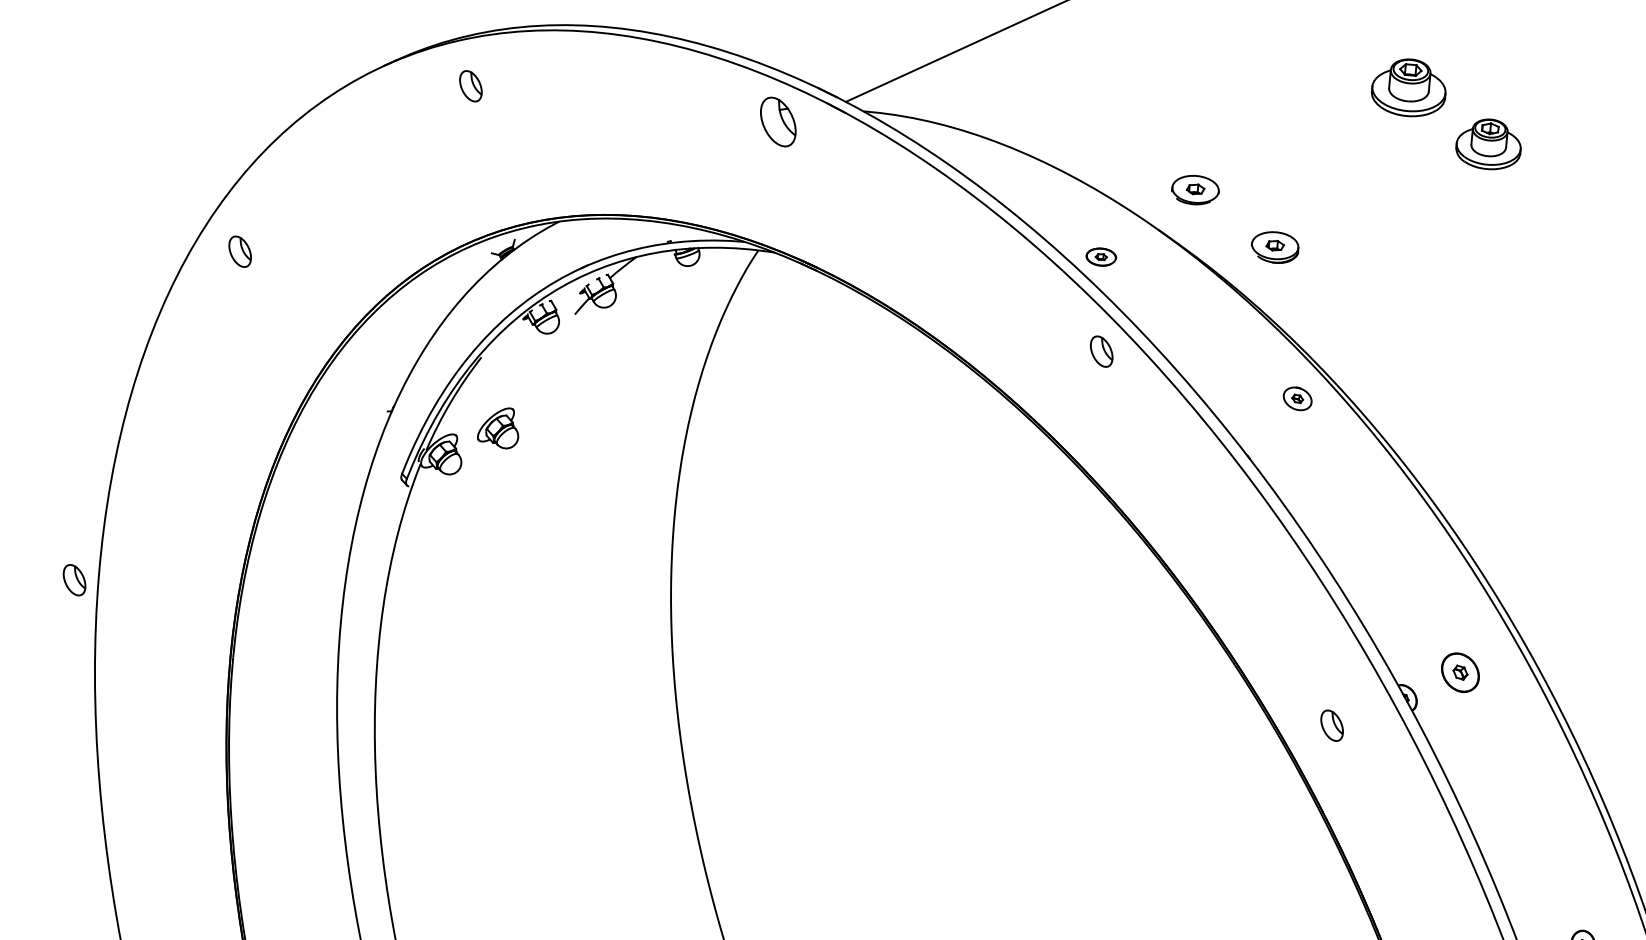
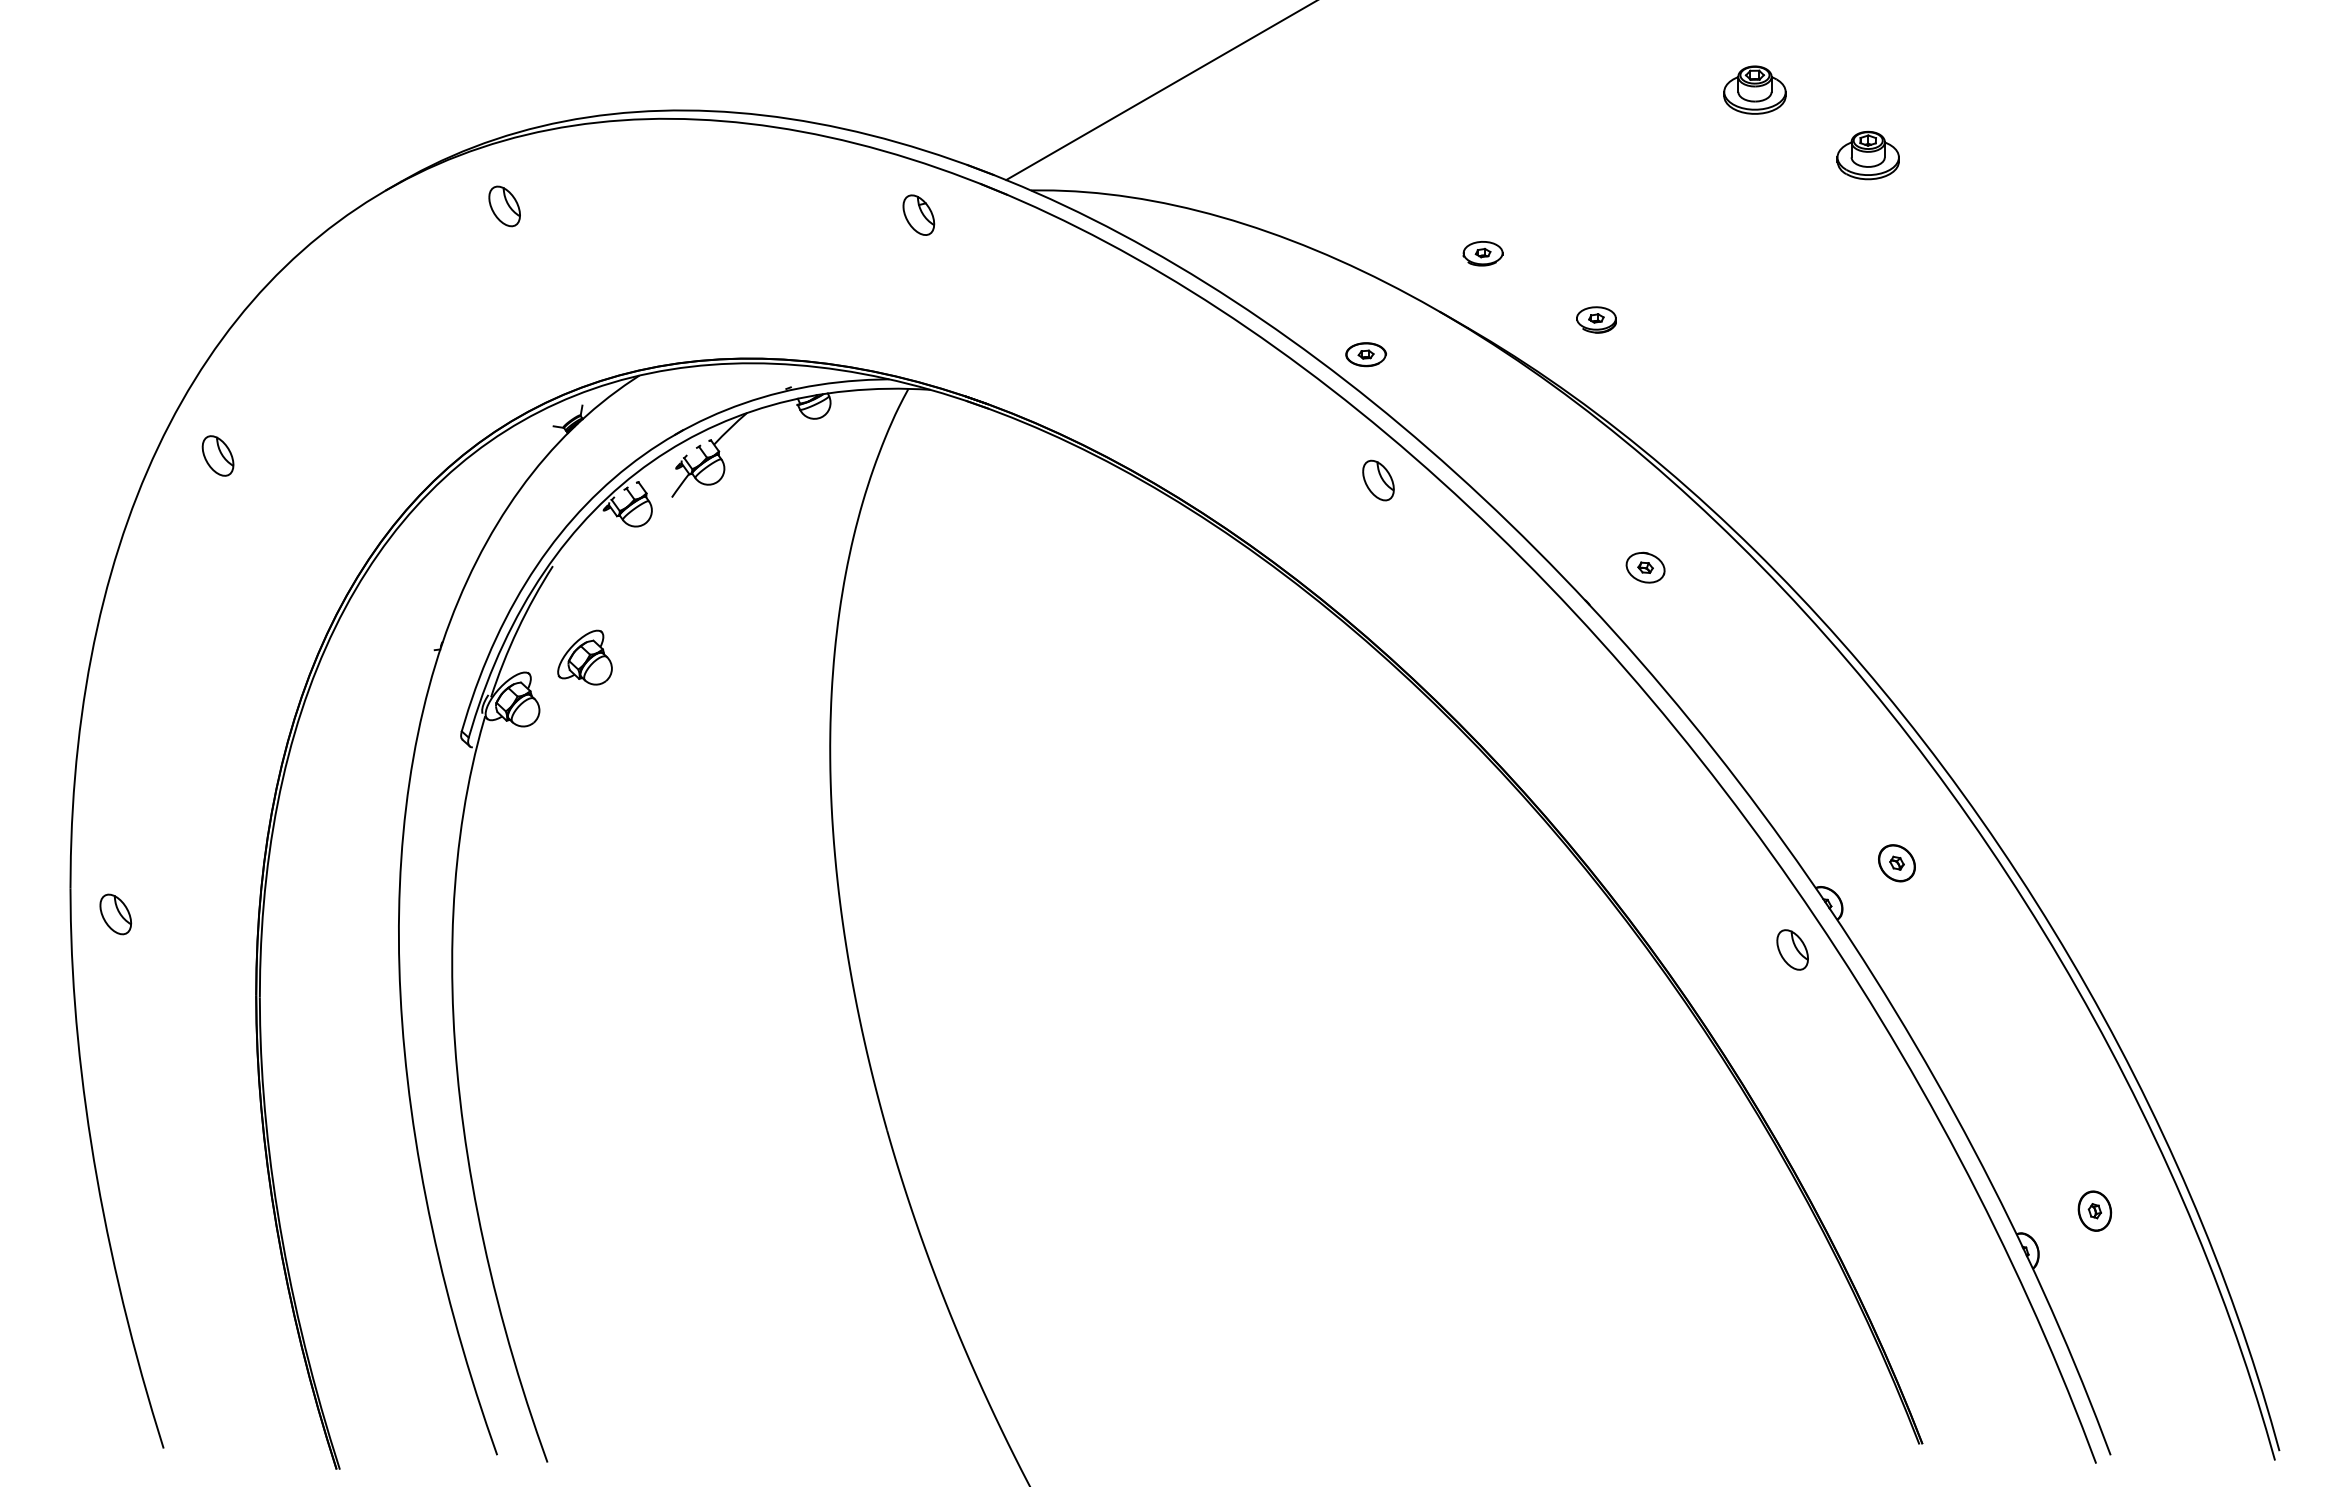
part: (1408, 87) -> (1754, 89), size x0.62
part: (778, 121) -> (918, 214), size x0.62
part: (1488, 144) -> (1867, 155), size x0.71
part: (1195, 190) -> (1482, 253), size x0.62
part: (1275, 247) -> (1596, 319), size x0.62
part: (1297, 398) -> (1645, 567), moved
part: (74, 580) -> (115, 914), moved
part: (1460, 672) -> (1896, 863), size x0.71
part: (1332, 725) -> (1792, 949), moved

